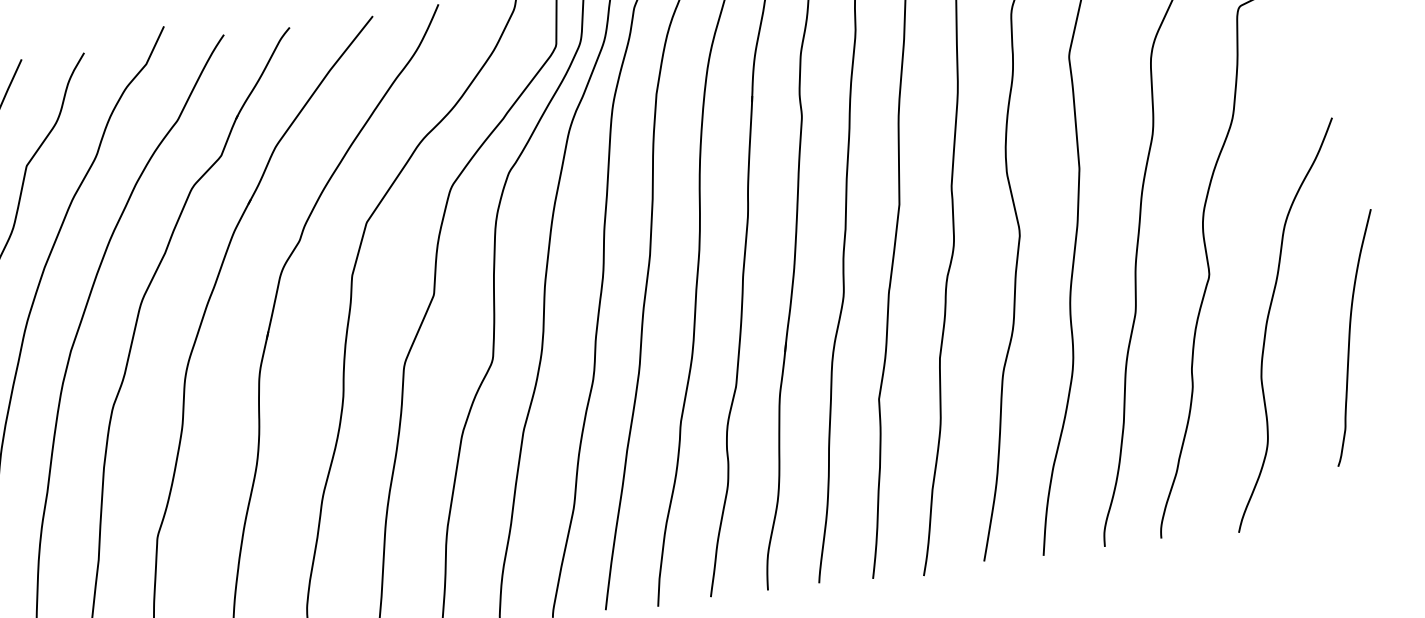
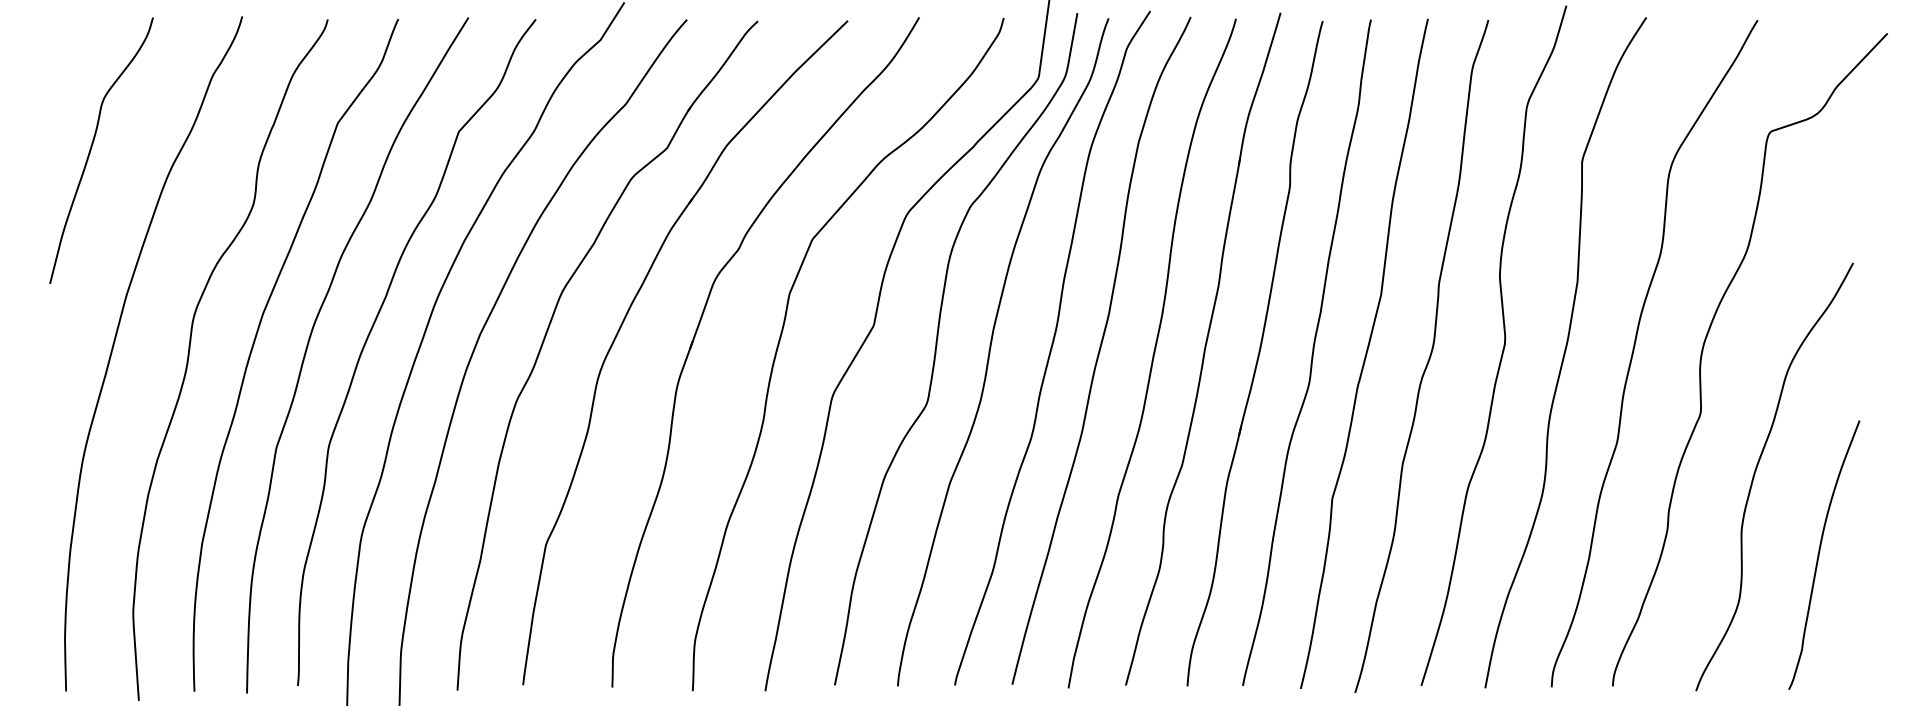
curve: (1350, 335) -> (1820, 551), moved

